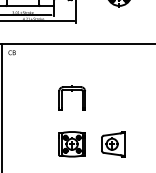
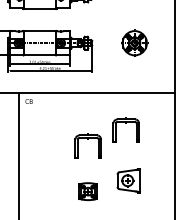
part: (109, 81) -> (125, 129), added
part: (71, 144) -> (87, 191), size x0.7
part: (113, 144) -> (128, 180), moved

